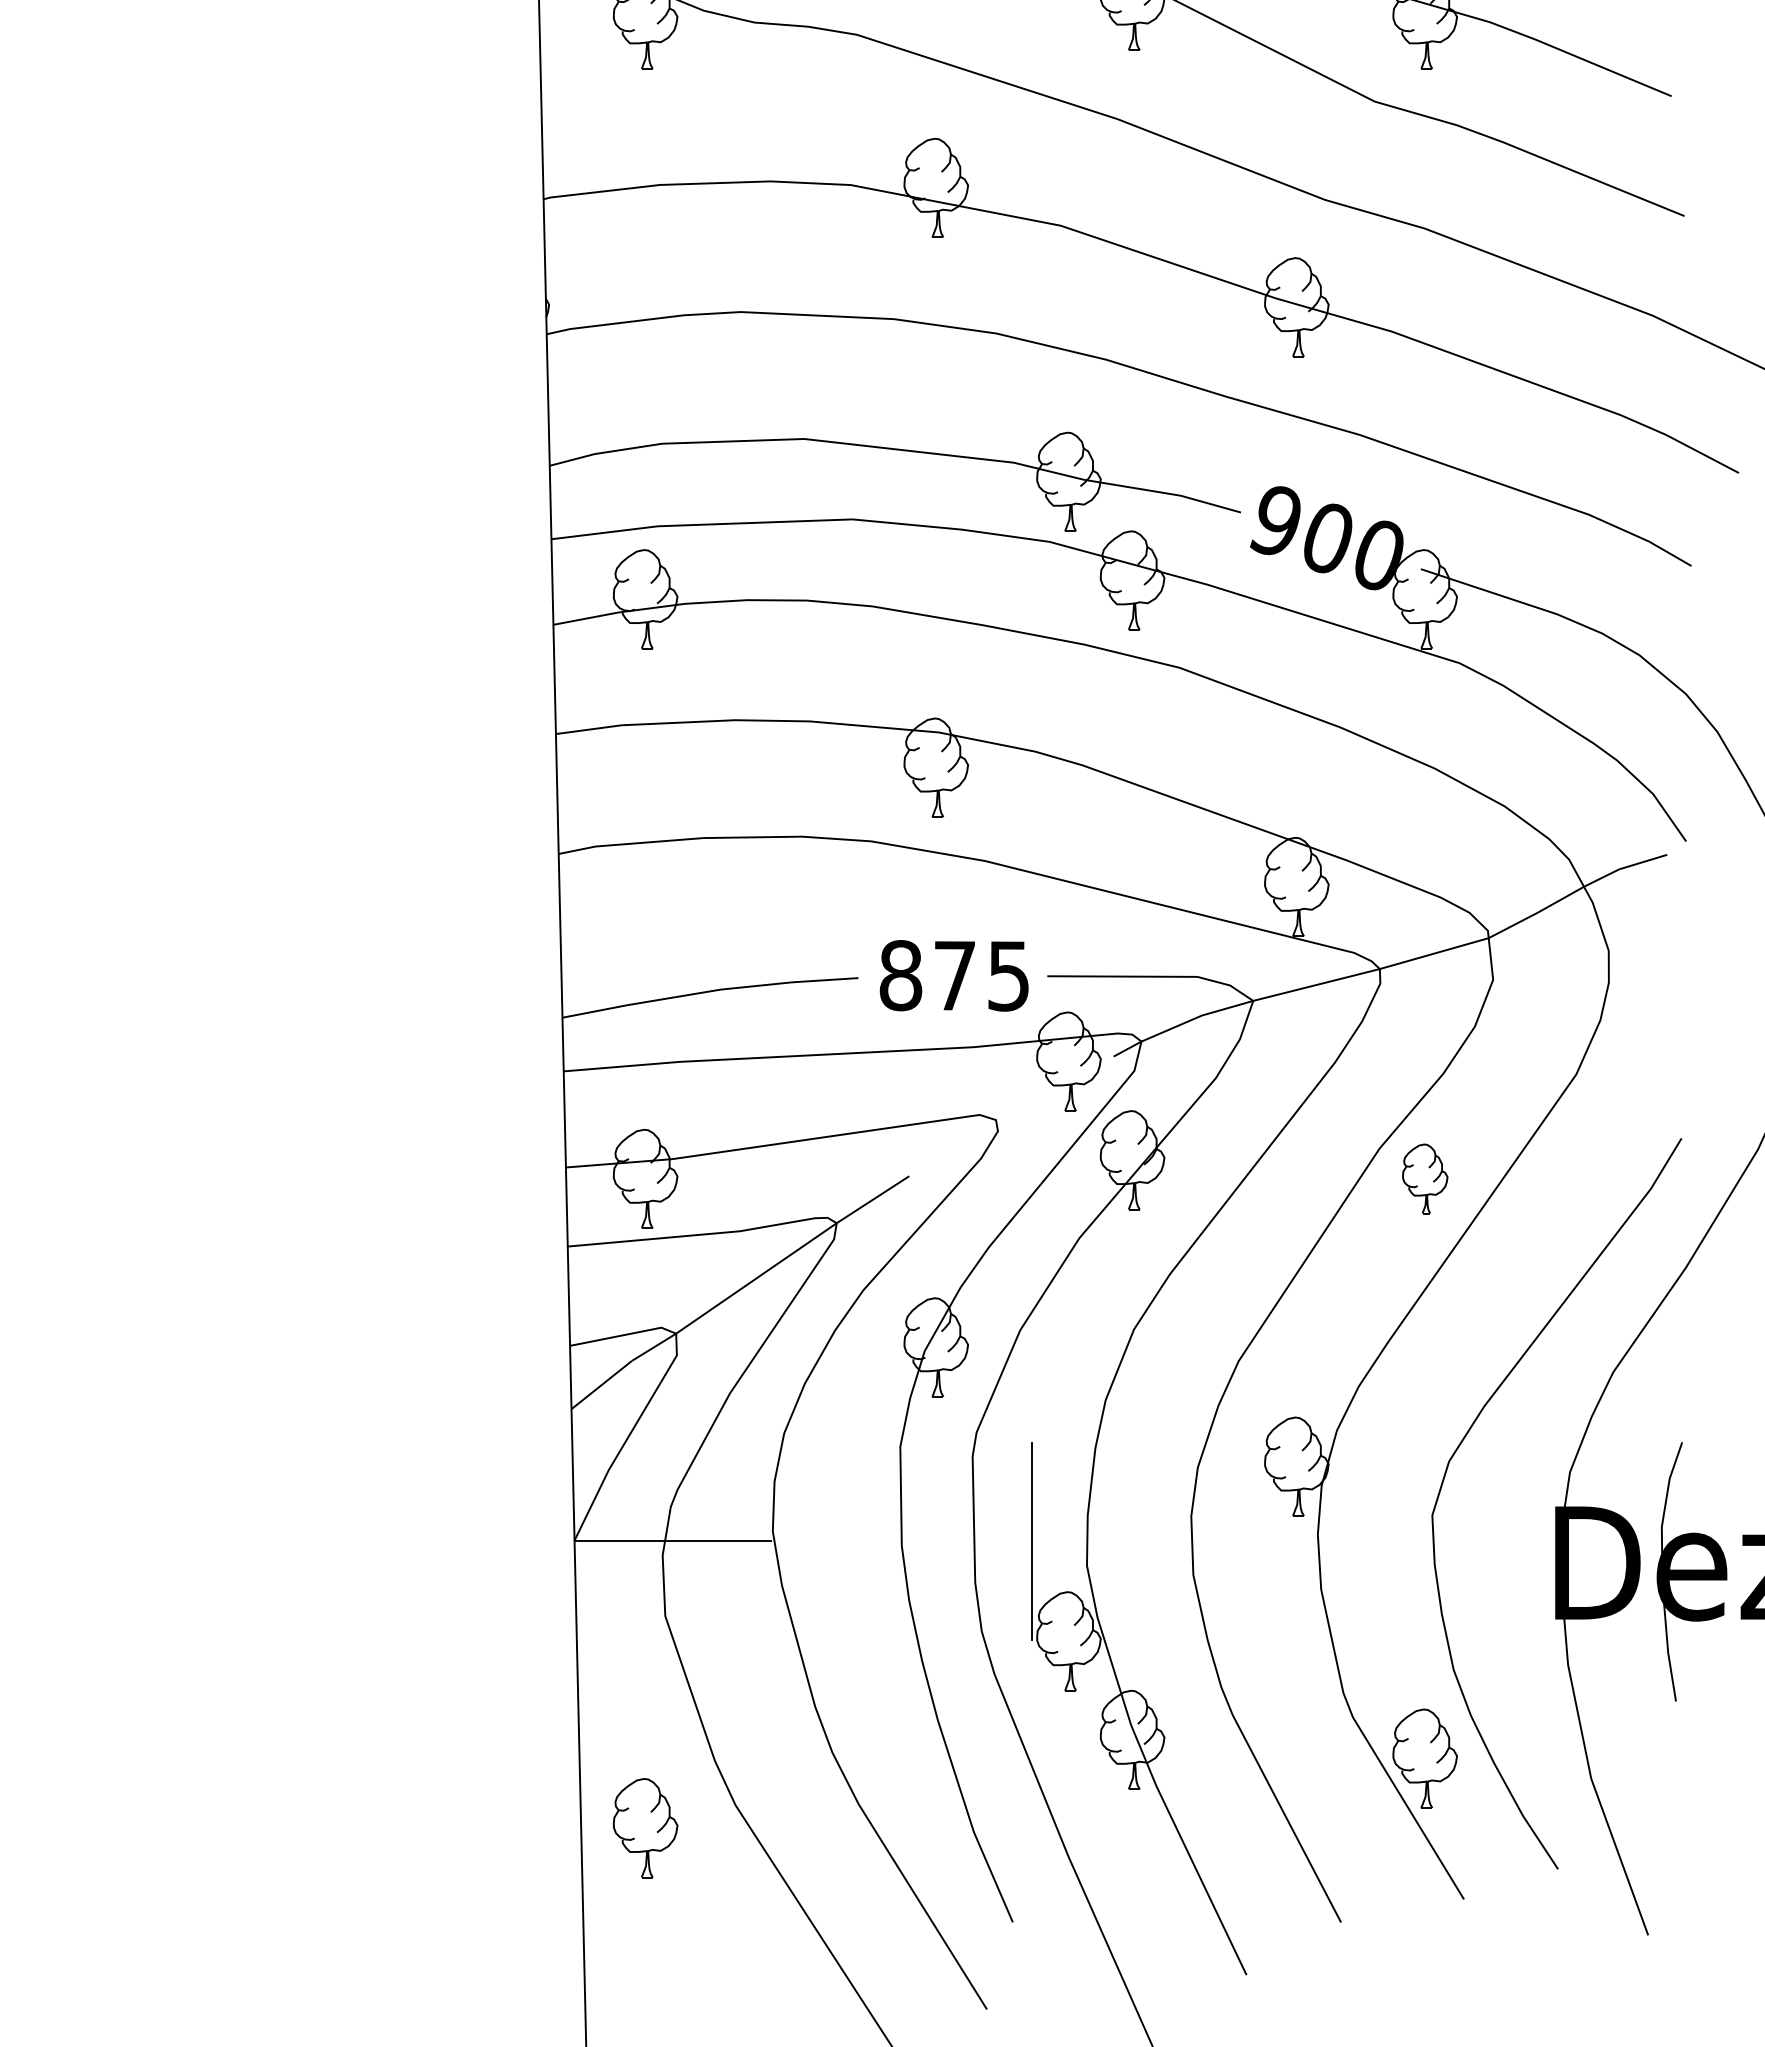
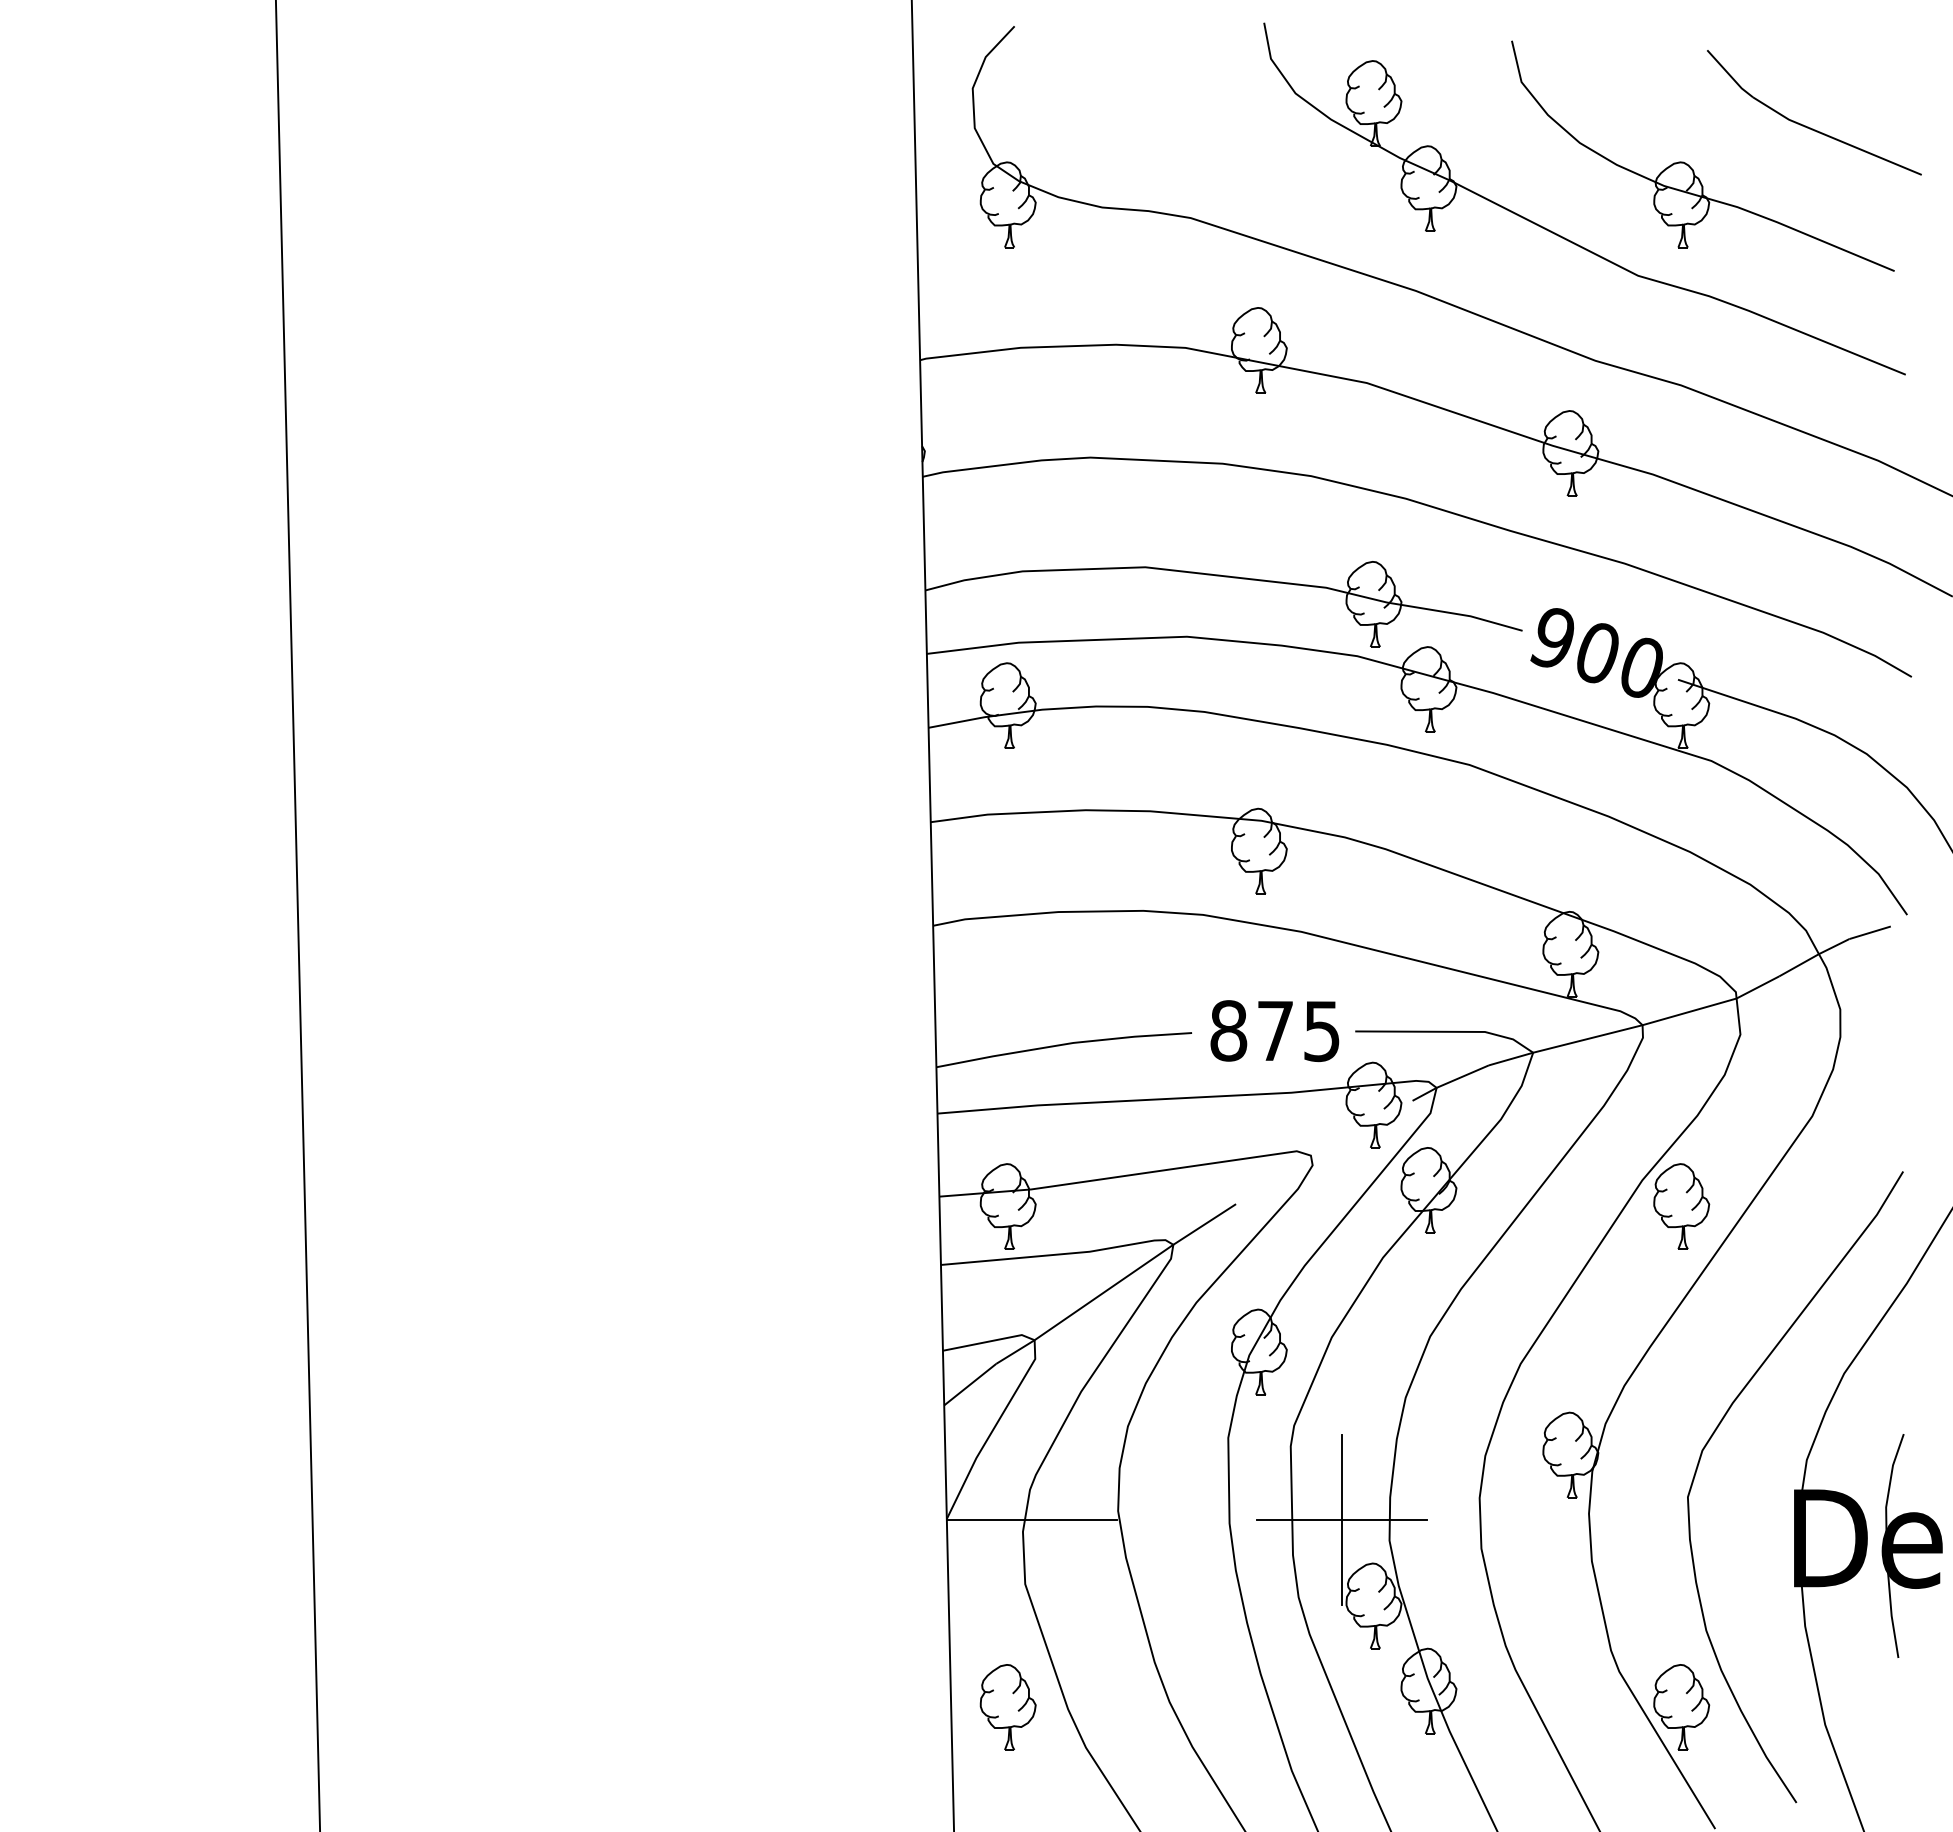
part: (1424, 1178) -> (1681, 1206), size x1.43
line: (1031, 1541) -> (1341, 1519), added
part: (644, 1828) -> (1007, 1707), moved

